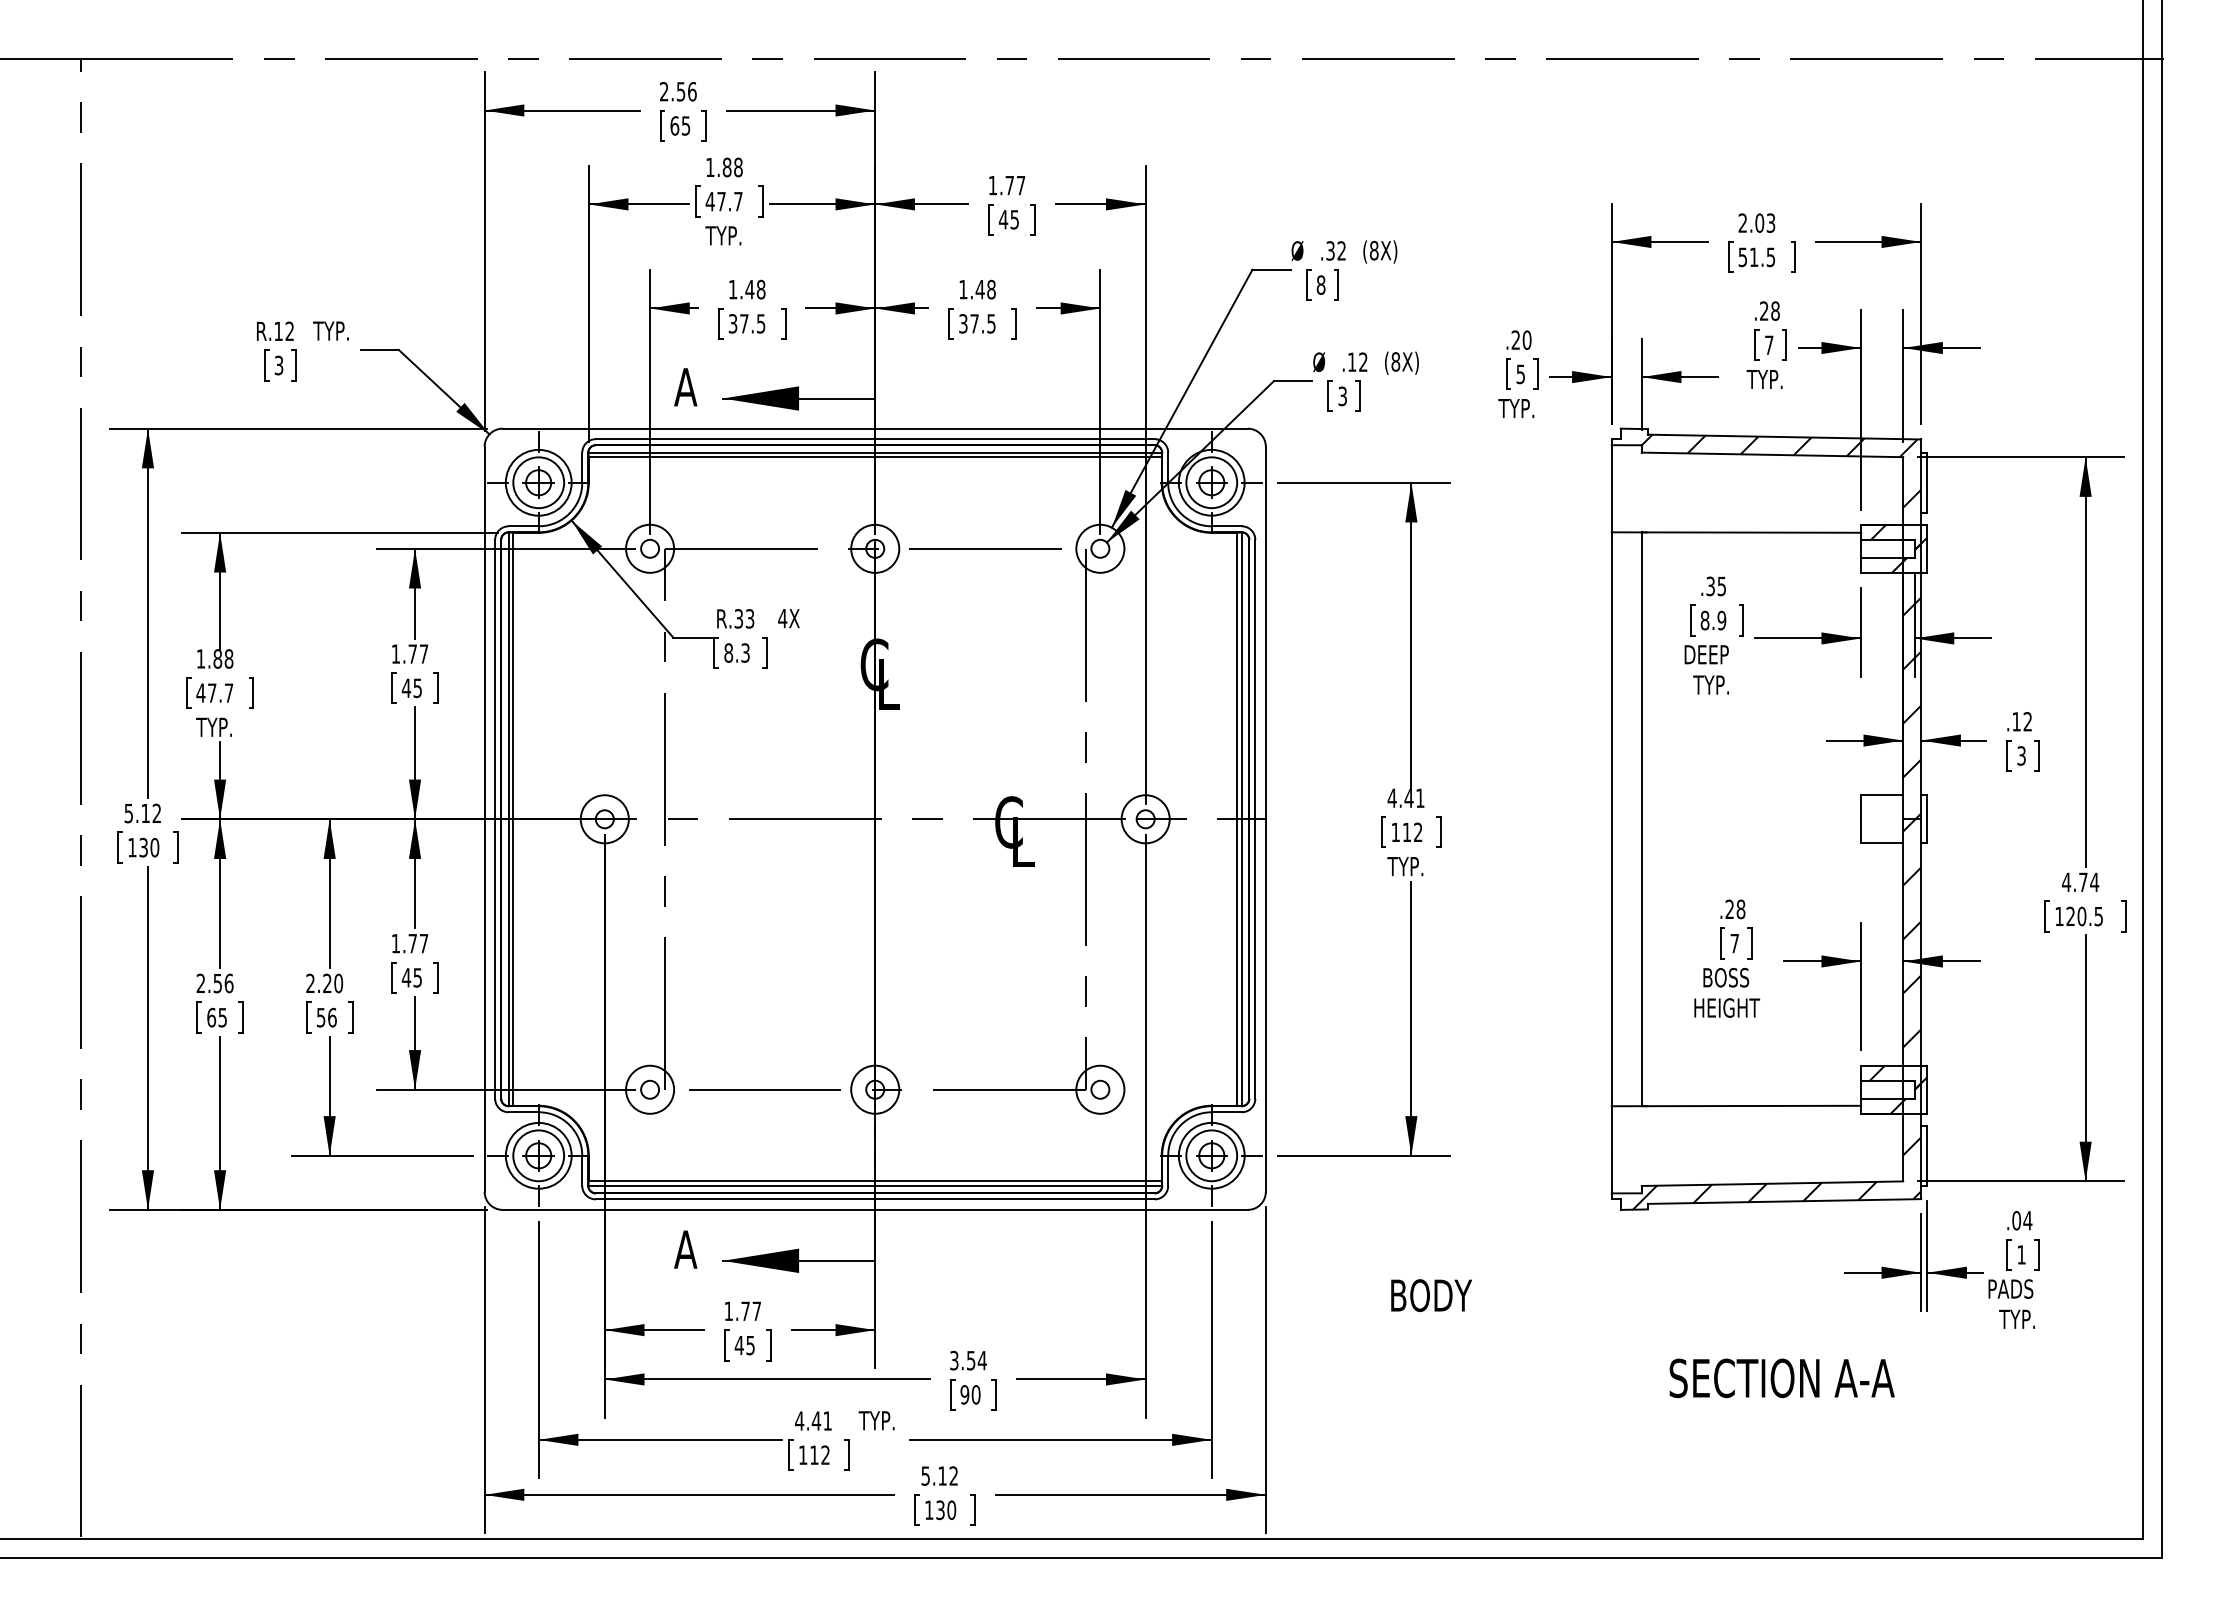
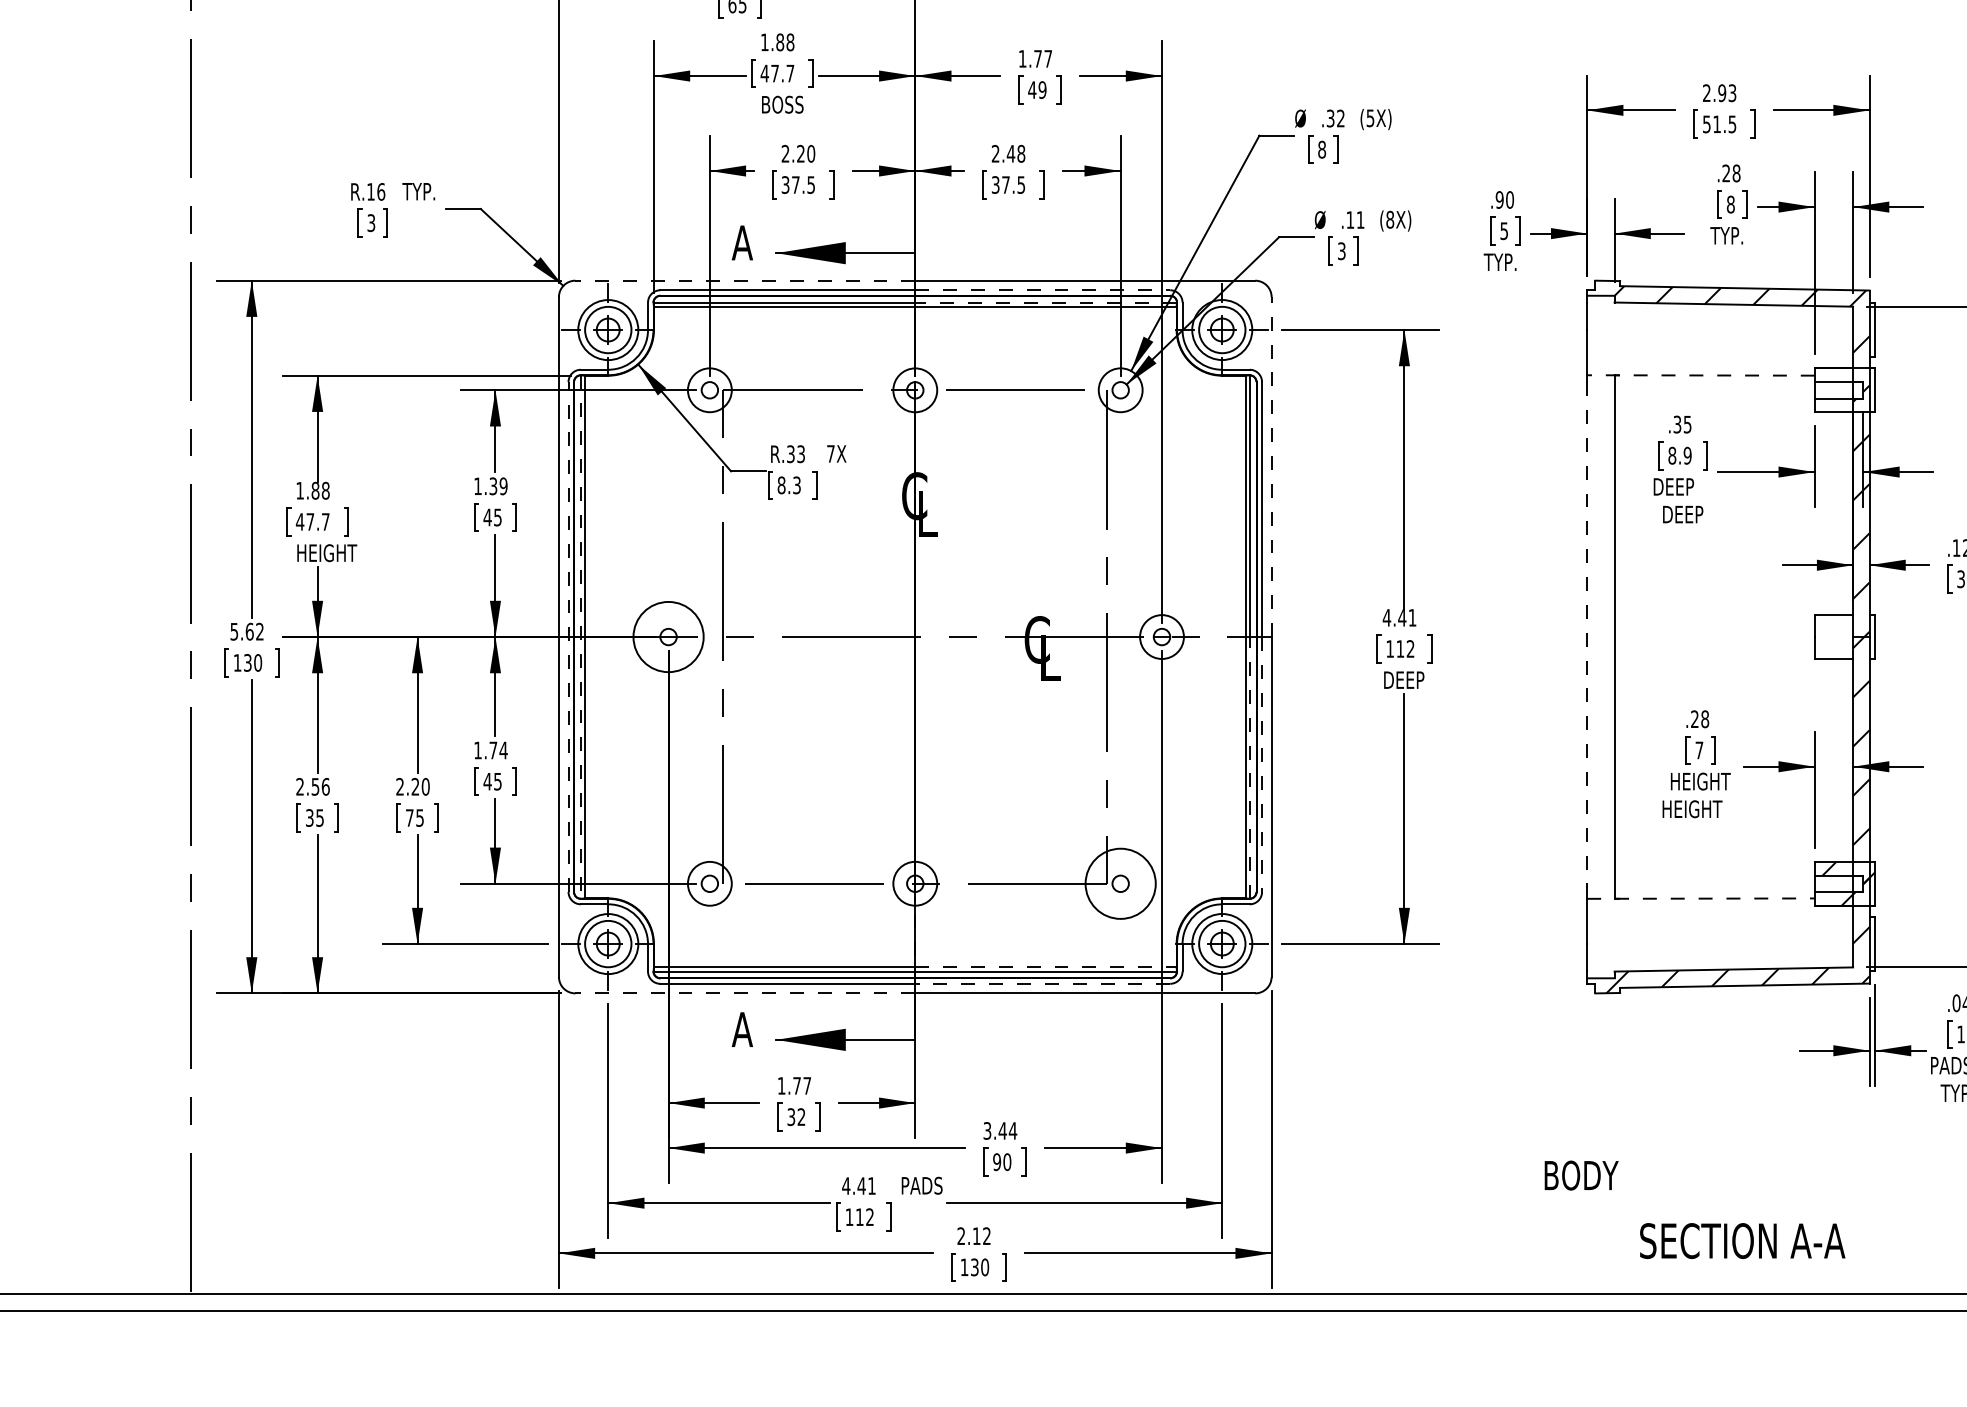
text: (1014, 219) -> (1042, 89), 45 -> 49
text: (1759, 222) -> (1721, 92), 2.03 -> 2.93
text: (728, 235) -> (781, 104), TYP. -> BOSS
text: (1374, 250) -> (1370, 118), (8X) -> (5X)
text: (746, 289) -> (797, 153), 1.48 -> 2.20
text: (963, 289) -> (995, 153), 1.48 -> 2.48
text: (289, 331) -> (380, 192), R.12 -> R.16
text: (1515, 339) -> (1499, 199), .20 -> .90
text: (1768, 345) -> (1730, 204), 7 -> 8
text: (1363, 361) -> (1360, 219), .12 -> .11
line: (688, 428) -> (744, 280), solid -> dashed
line: (1014, 439) -> (1042, 290), solid -> dashed
line: (1018, 452) -> (1045, 302), solid -> dashed
line: (1736, 532) -> (1701, 375), solid -> dashed
hatch: (1899, 548) -> (1849, 390), removed
text: (782, 618) -> (830, 453), 4X -> 7X
line: (1265, 632) -> (1271, 466), solid -> dashed
text: (418, 653) -> (498, 485), 1.77 -> 1.39
text: (1715, 684) -> (1681, 514), TYP. -> DEEP
text: (229, 727) -> (326, 553), TYP. -> HEIGHT
text: (145, 813) -> (249, 631), 5.12 -> 5.62
line: (495, 818) -> (568, 636), solid -> dashed
line: (508, 819) -> (580, 637), solid -> dashed
circle: (604, 819) -> (668, 637), size x1.6
line: (1611, 819) -> (1586, 637), solid -> dashed
text: (1410, 866) -> (1403, 680), TYP. -> DEEP
text: (423, 943) -> (503, 750), 1.77 -> 1.74
line: (1255, 959) -> (1262, 764), solid -> dashed
line: (1241, 962) -> (1249, 767), solid -> dashed
text: (1737, 977) -> (1701, 781), BOSS -> HEIGHT
text: (211, 1017) -> (309, 817), 65 -> 35
text: (326, 1017) -> (414, 817), 56 -> 75
circle: (1100, 1089) -> (1120, 883), size x1.6
line: (1736, 1106) -> (1701, 899), solid -> dashed
line: (1018, 1181) -> (1045, 967), solid -> dashed
line: (1014, 1199) -> (1042, 983), solid -> dashed
line: (688, 1209) -> (744, 993), solid -> dashed
text: (1431, 1295) -> (1581, 1175), moved
text: (744, 1345) -> (796, 1117), 45 -> 32
text: (970, 1360) -> (1002, 1130), 3.54 -> 3.44
text: (1781, 1378) -> (1742, 1241), moved
text: (881, 1420) -> (920, 1185), TYP. -> PADS
text: (925, 1475) -> (961, 1235), 5.12 -> 2.12

